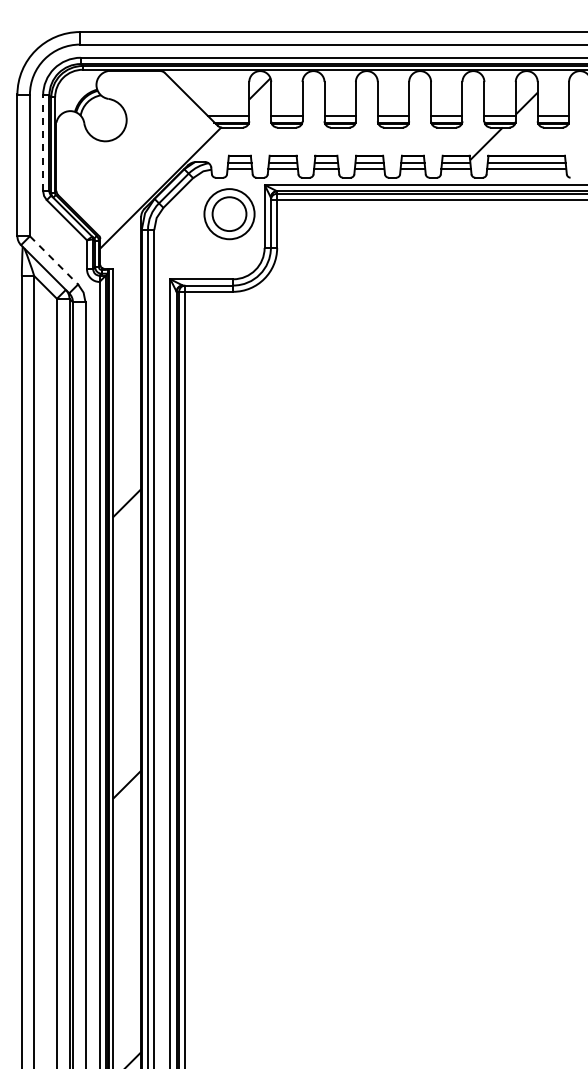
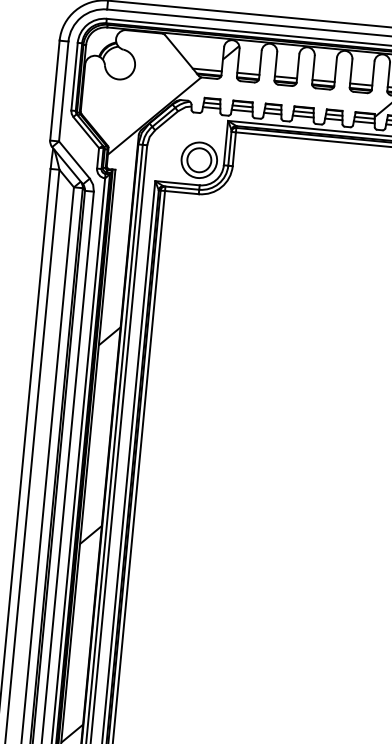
line: (43, 143) -> (74, 76), dashed -> solid
part: (229, 214) -> (199, 160), moved
line: (54, 260) -> (74, 160), dashed -> solid

